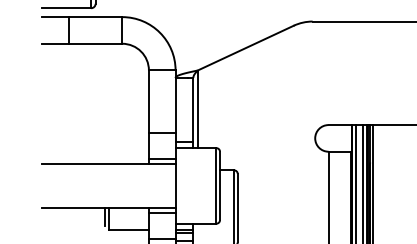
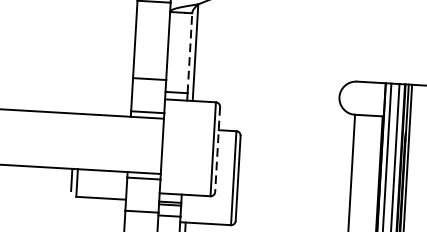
line: (193, 109) -> (190, 52), solid -> dashed
line: (220, 186) -> (218, 150), solid -> dashed

